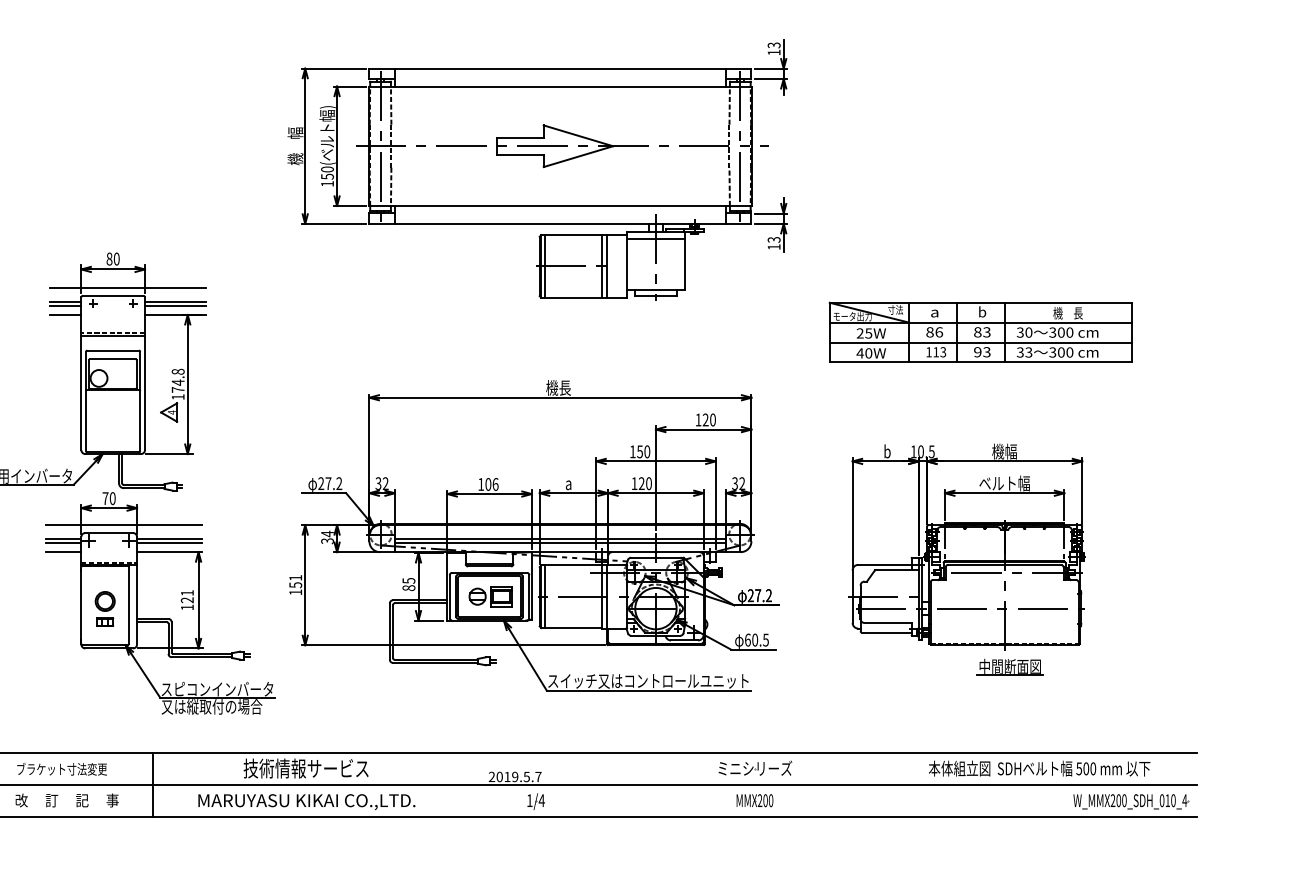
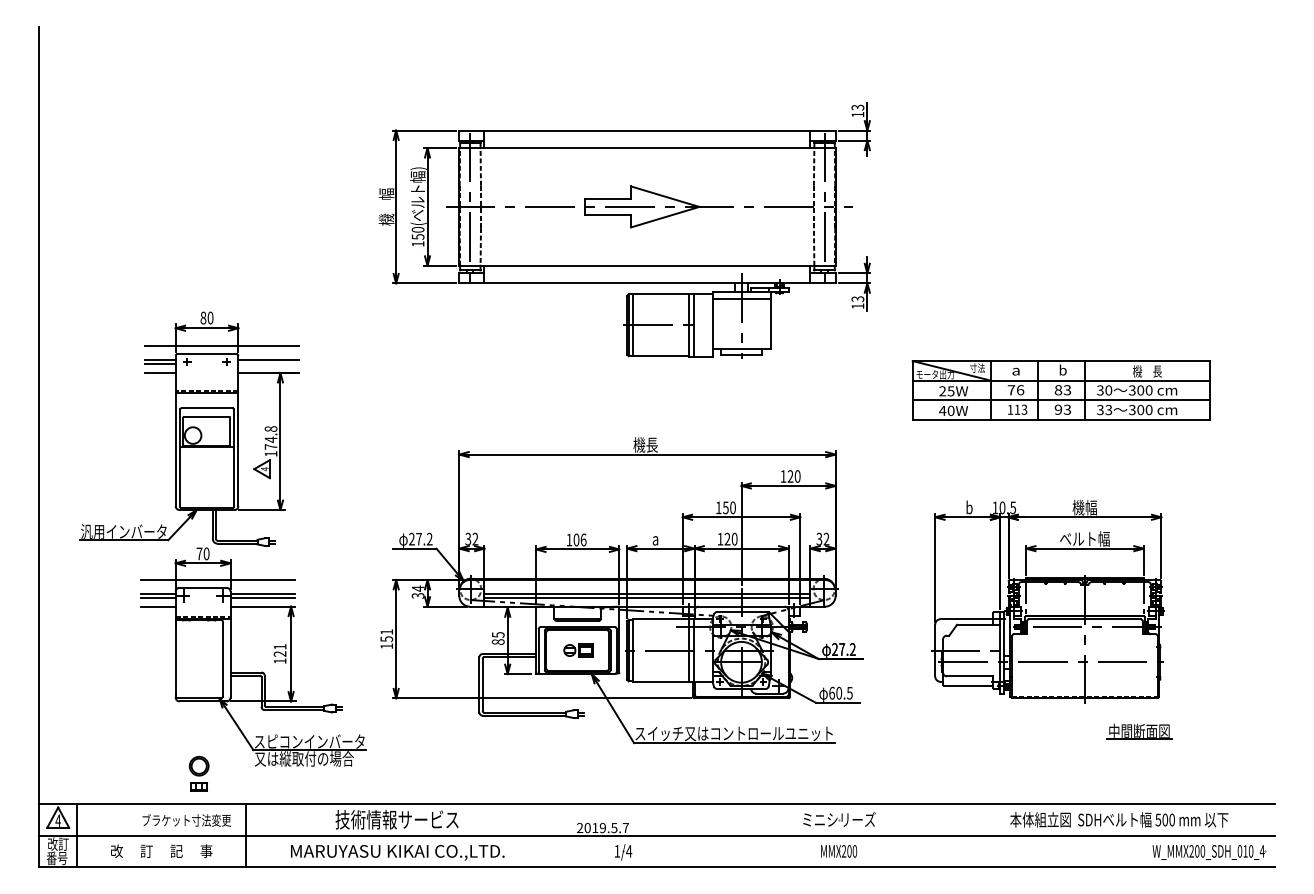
line: (175, 306) -> (268, 364), removed
text: (930, 332) -> (1011, 390), 86 -> 76
part: (490, 596) -> (578, 650), size x0.7
part: (104, 608) -> (198, 773), moved
part: (1010, 666) -> (1139, 731), moved
text: (61, 769) -> (186, 820), moved

